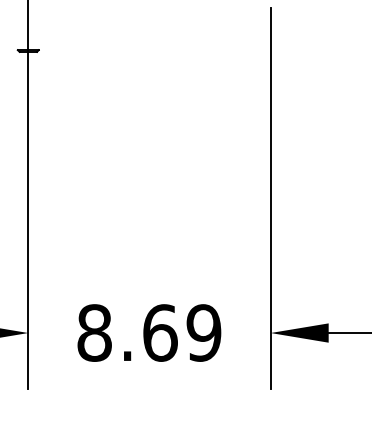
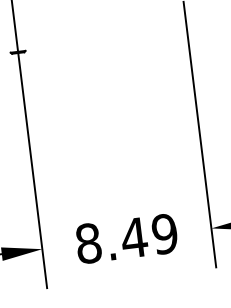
text: (159, 332) -> (133, 237), 8.69 -> 8.49

